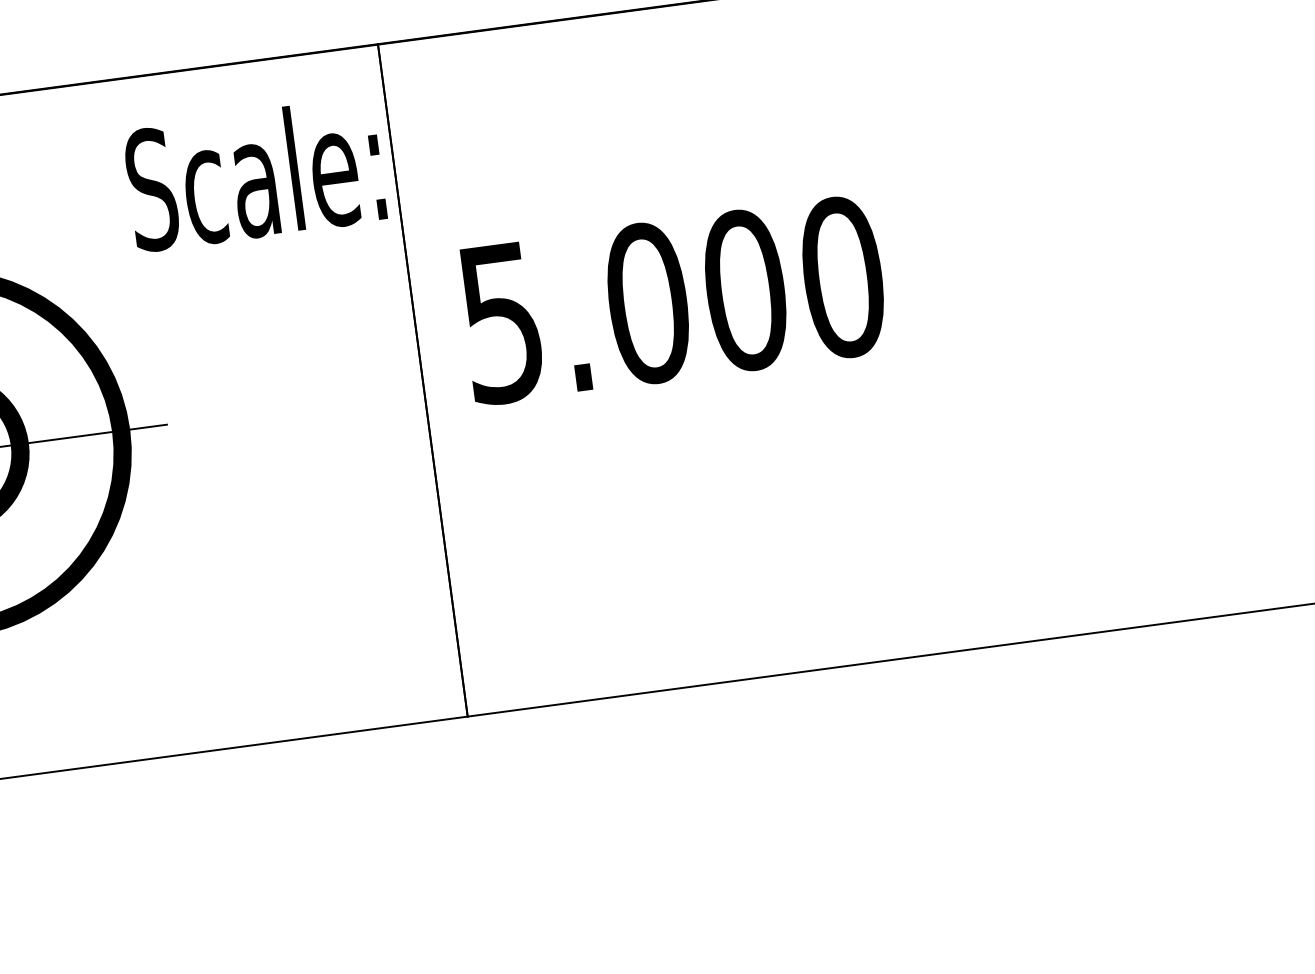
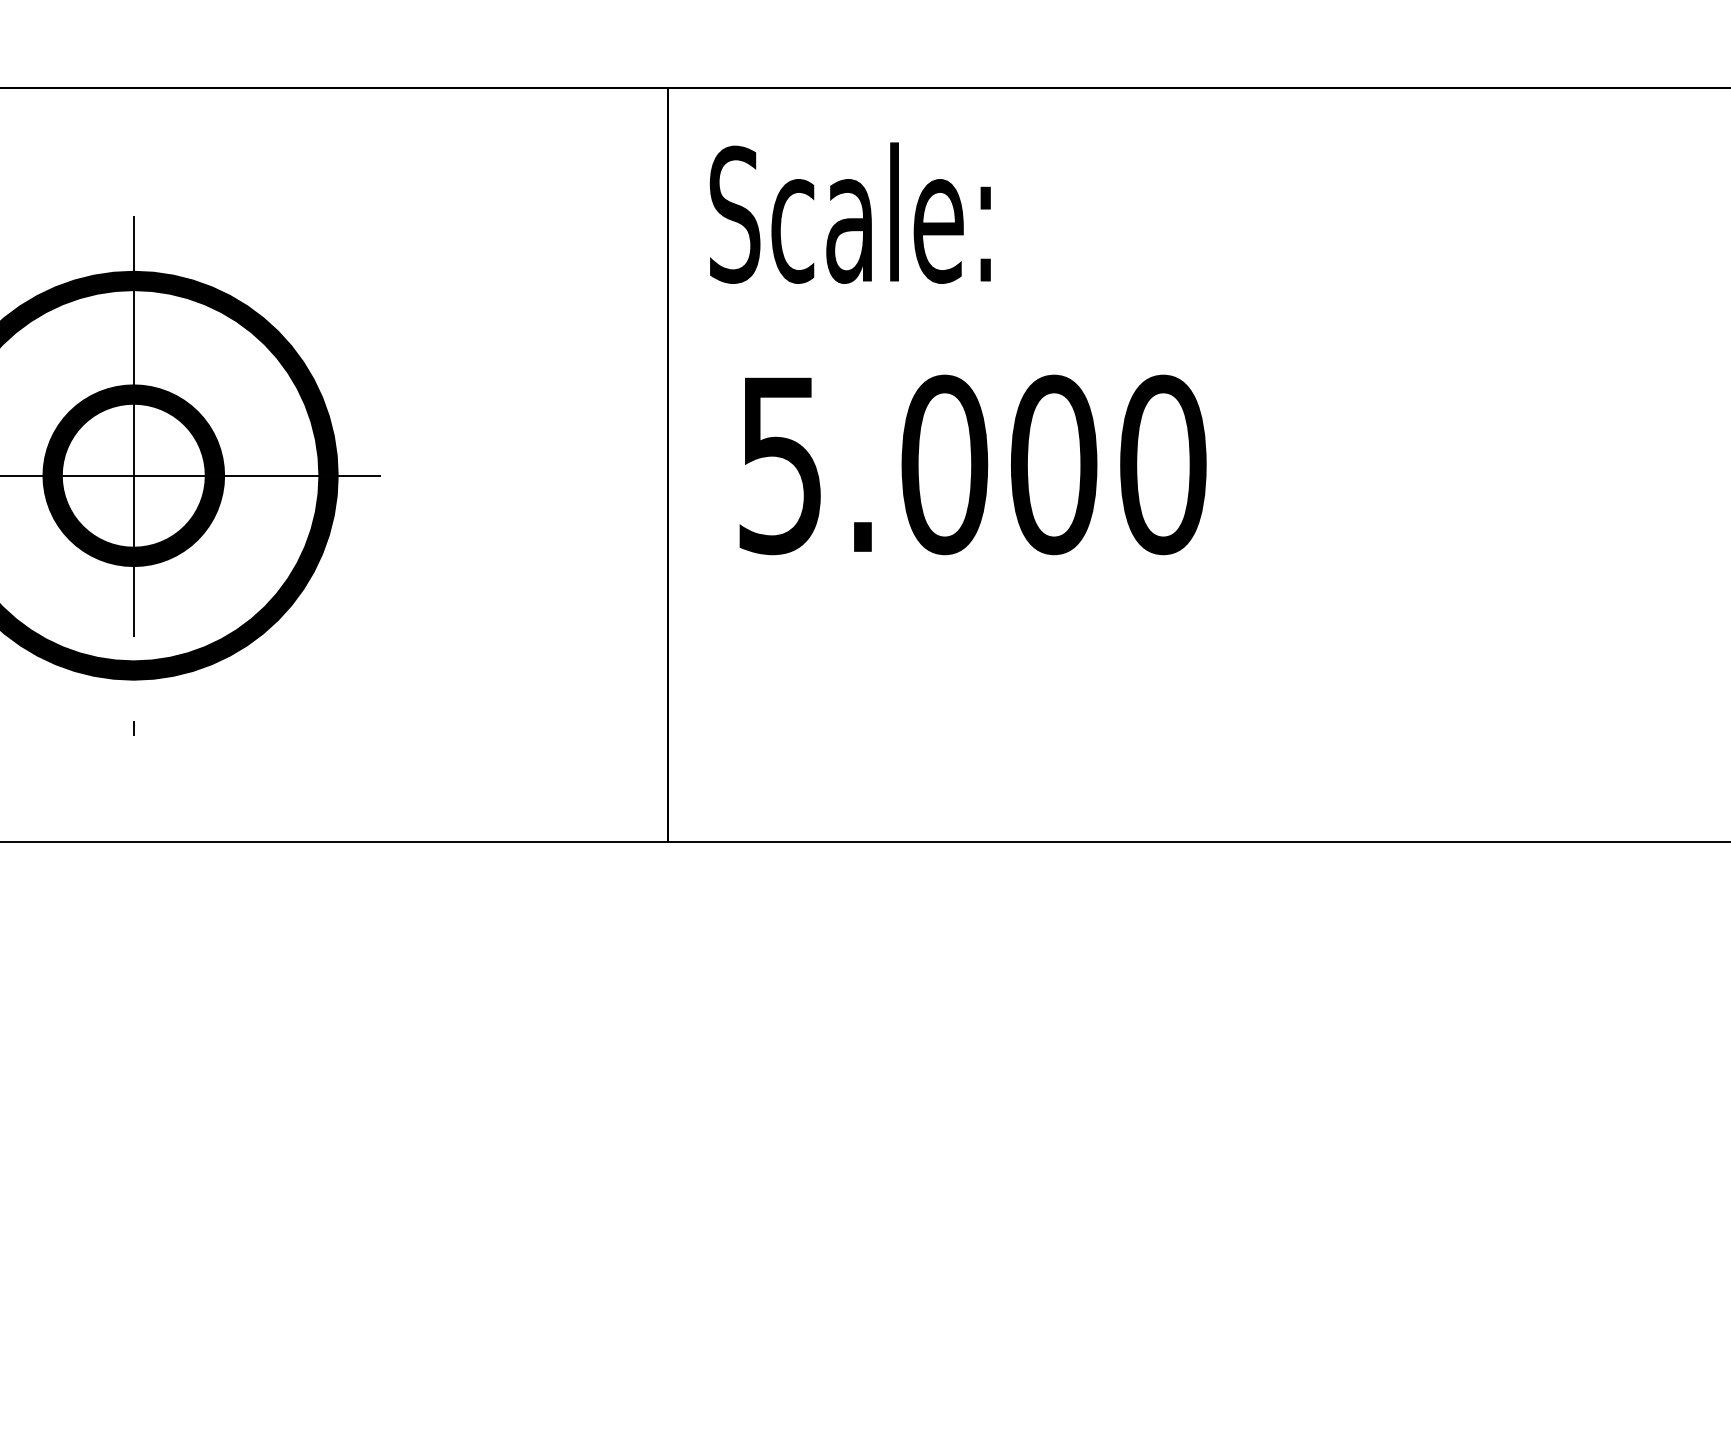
text: (253, 174) -> (849, 212), moved
text: (672, 299) -> (972, 464), moved

